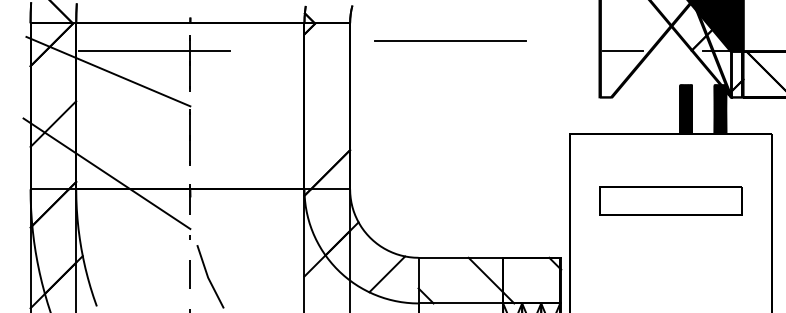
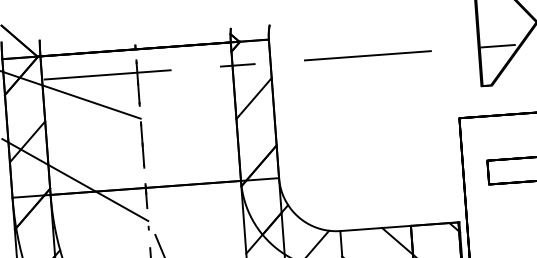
line: (450, 40) -> (367, 55), moved
line: (310, 51) -> (237, 65), added
line: (327, 92) -> (254, 98), added

